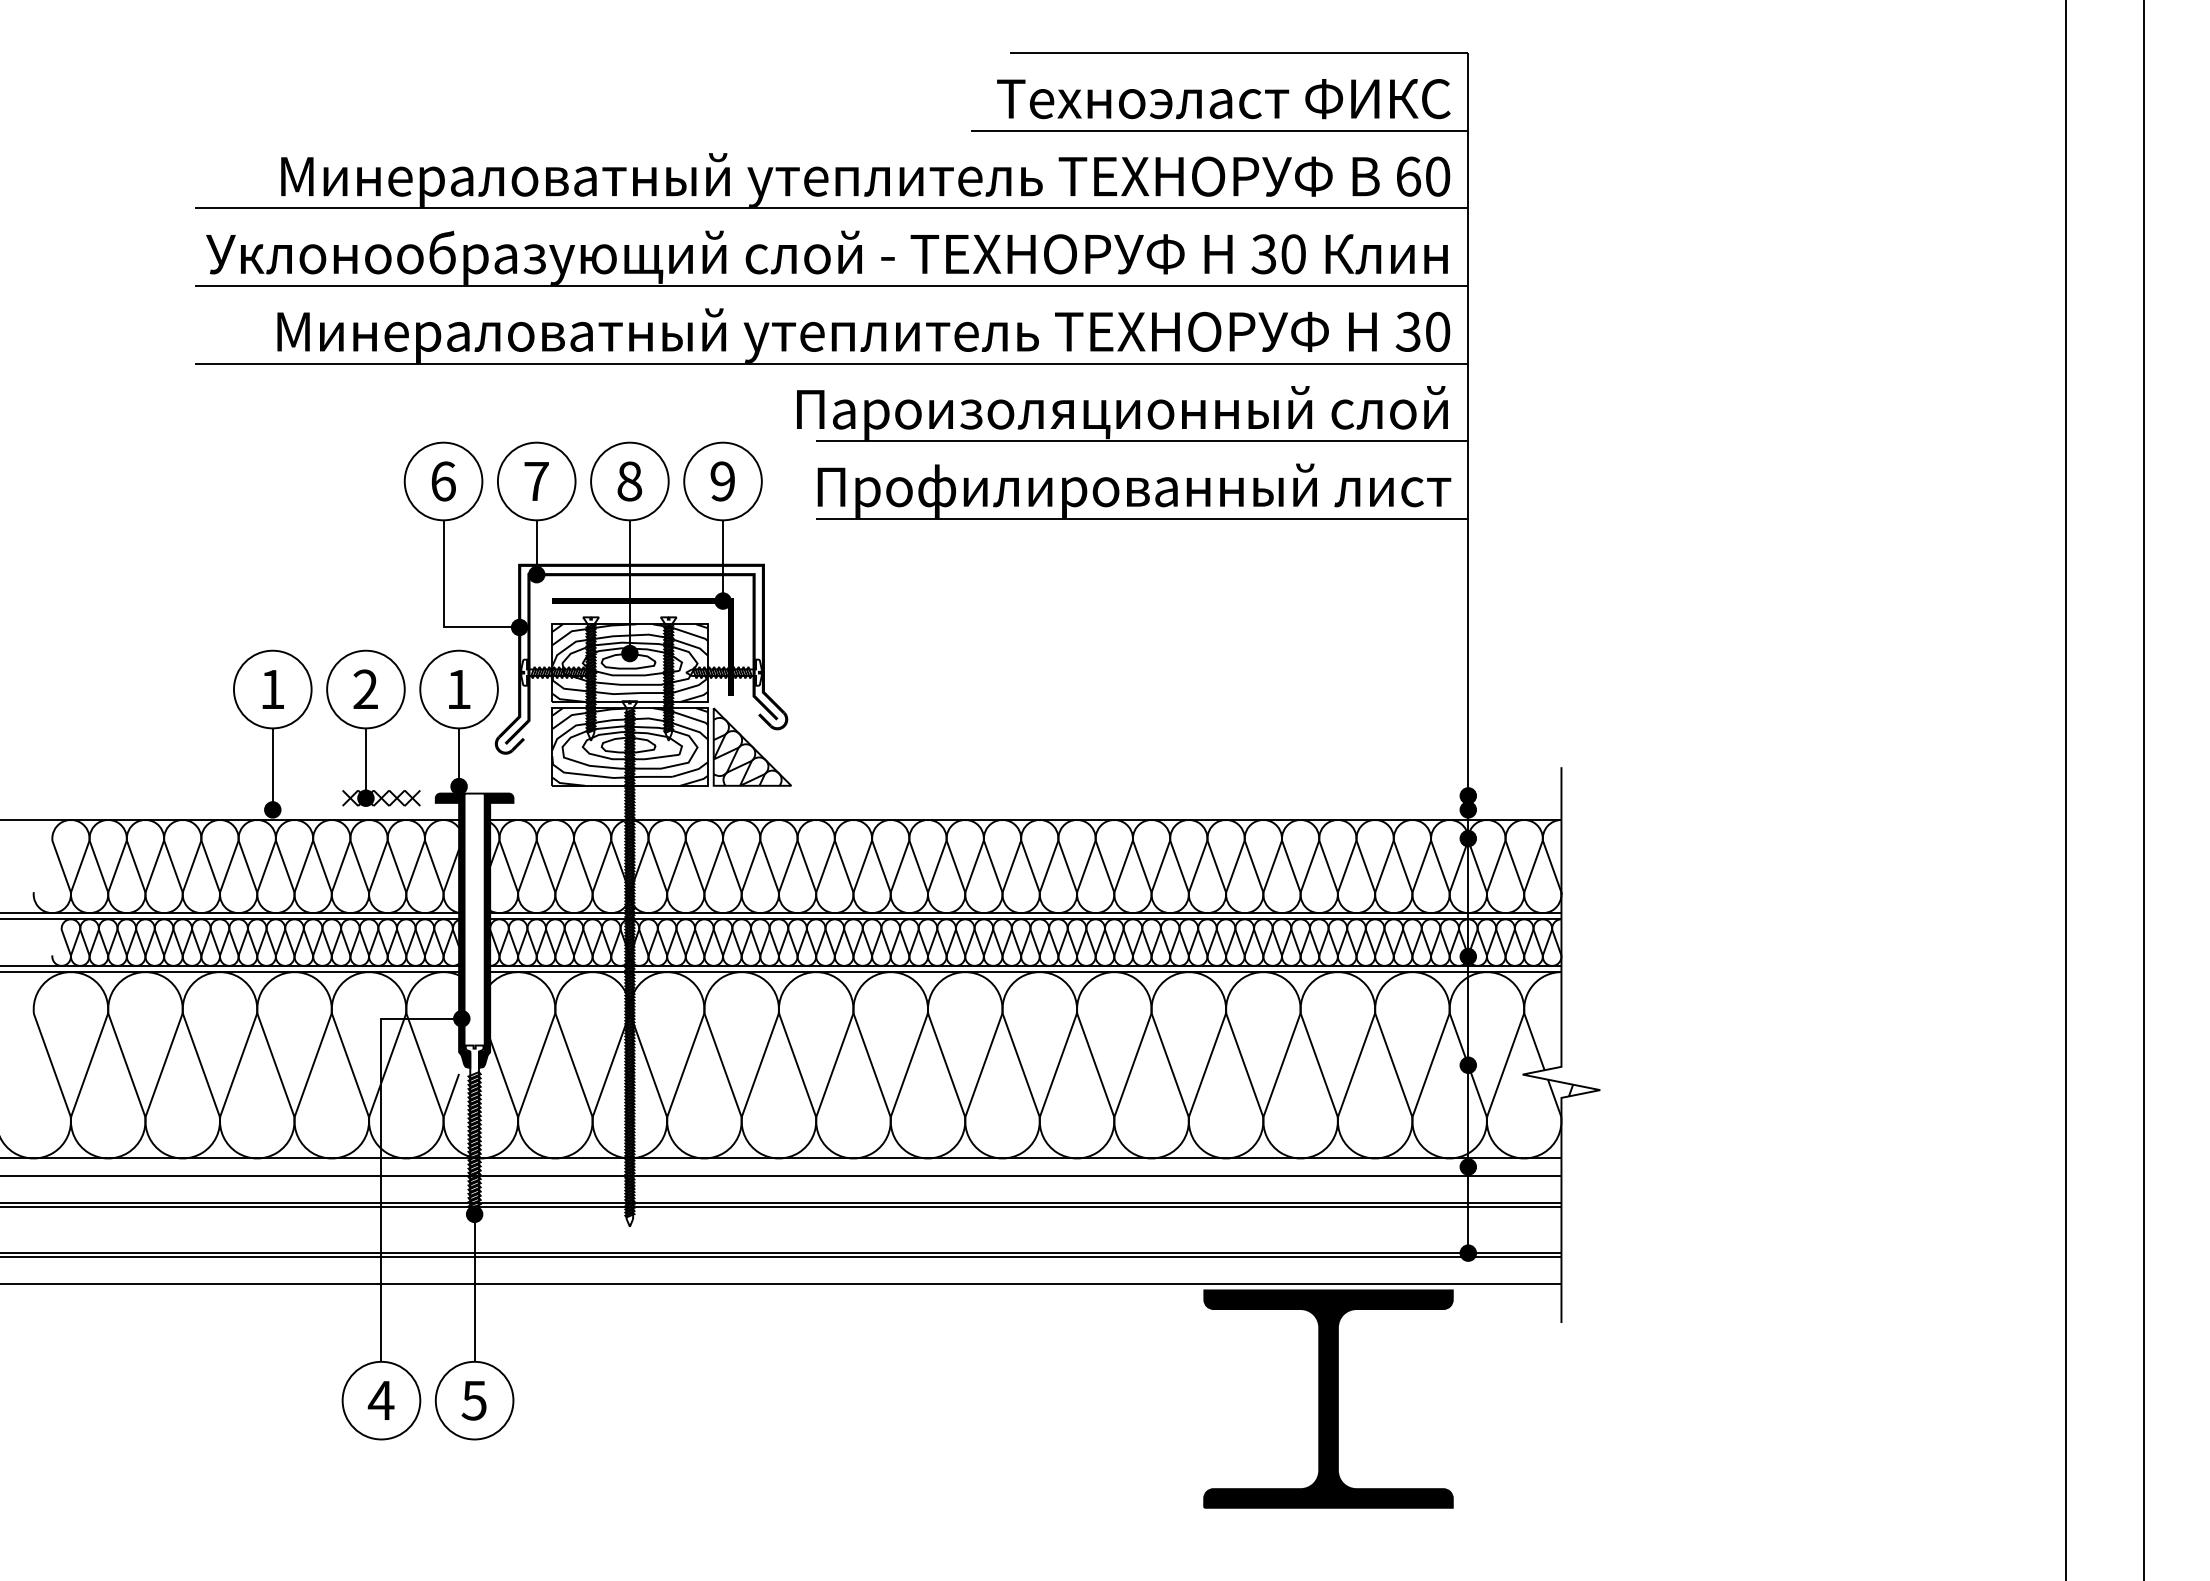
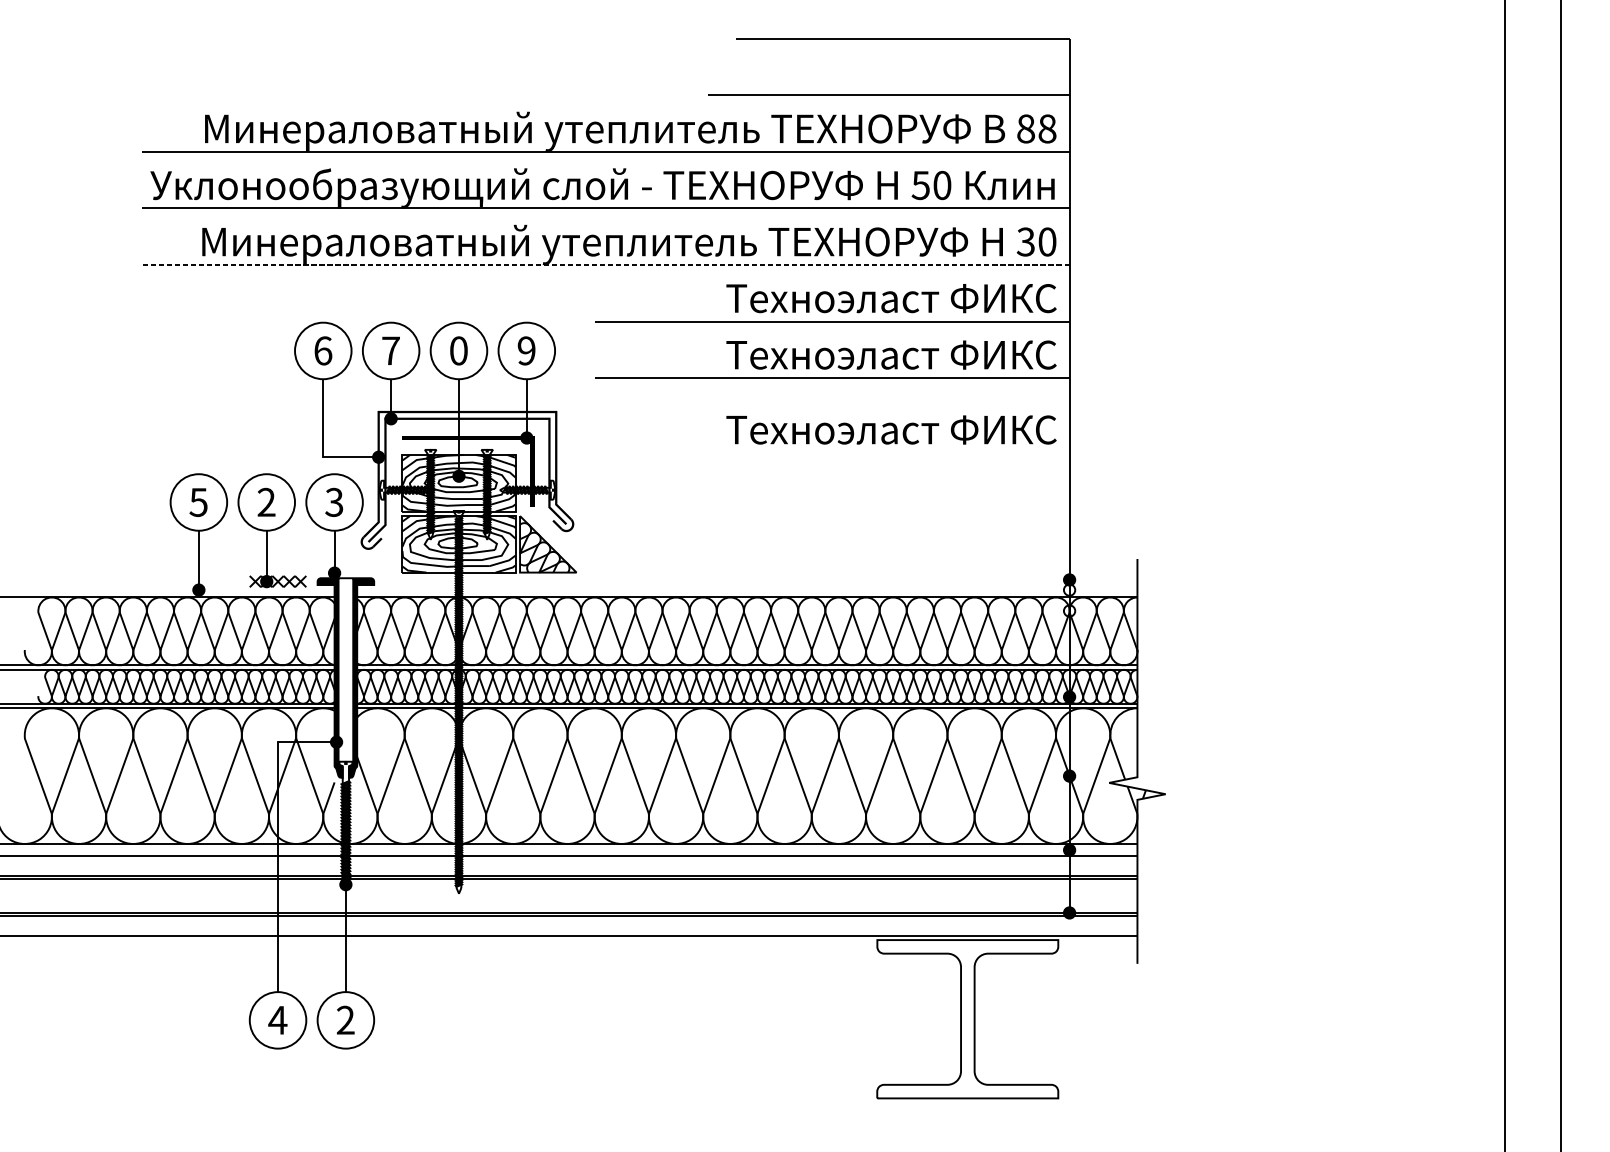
text: (1223, 99) -> (891, 430), moved
text: (1423, 176) -> (1036, 128), 60 -> 88
text: (1263, 253) -> (920, 184), 30 -> 50
line: (831, 363) -> (605, 265), solid -> dashed
text: (1123, 412) -> (818, 300), Пароизоляционный слой -> Техноэласт ФИКС
text: (629, 481) -> (458, 350), 8 -> 0
text: (1134, 490) -> (826, 357), Профилированный лист -> Техноэласт ФИКС
text: (271, 689) -> (197, 502), 1 -> 5
text: (458, 689) -> (334, 502), 1 -> 3
fill: (1468, 809) -> (1069, 589), removed
fill: (1468, 838) -> (1069, 610), removed
fill: (1328, 1398) -> (967, 1018), removed
text: (473, 1400) -> (345, 1020), 5 -> 2

